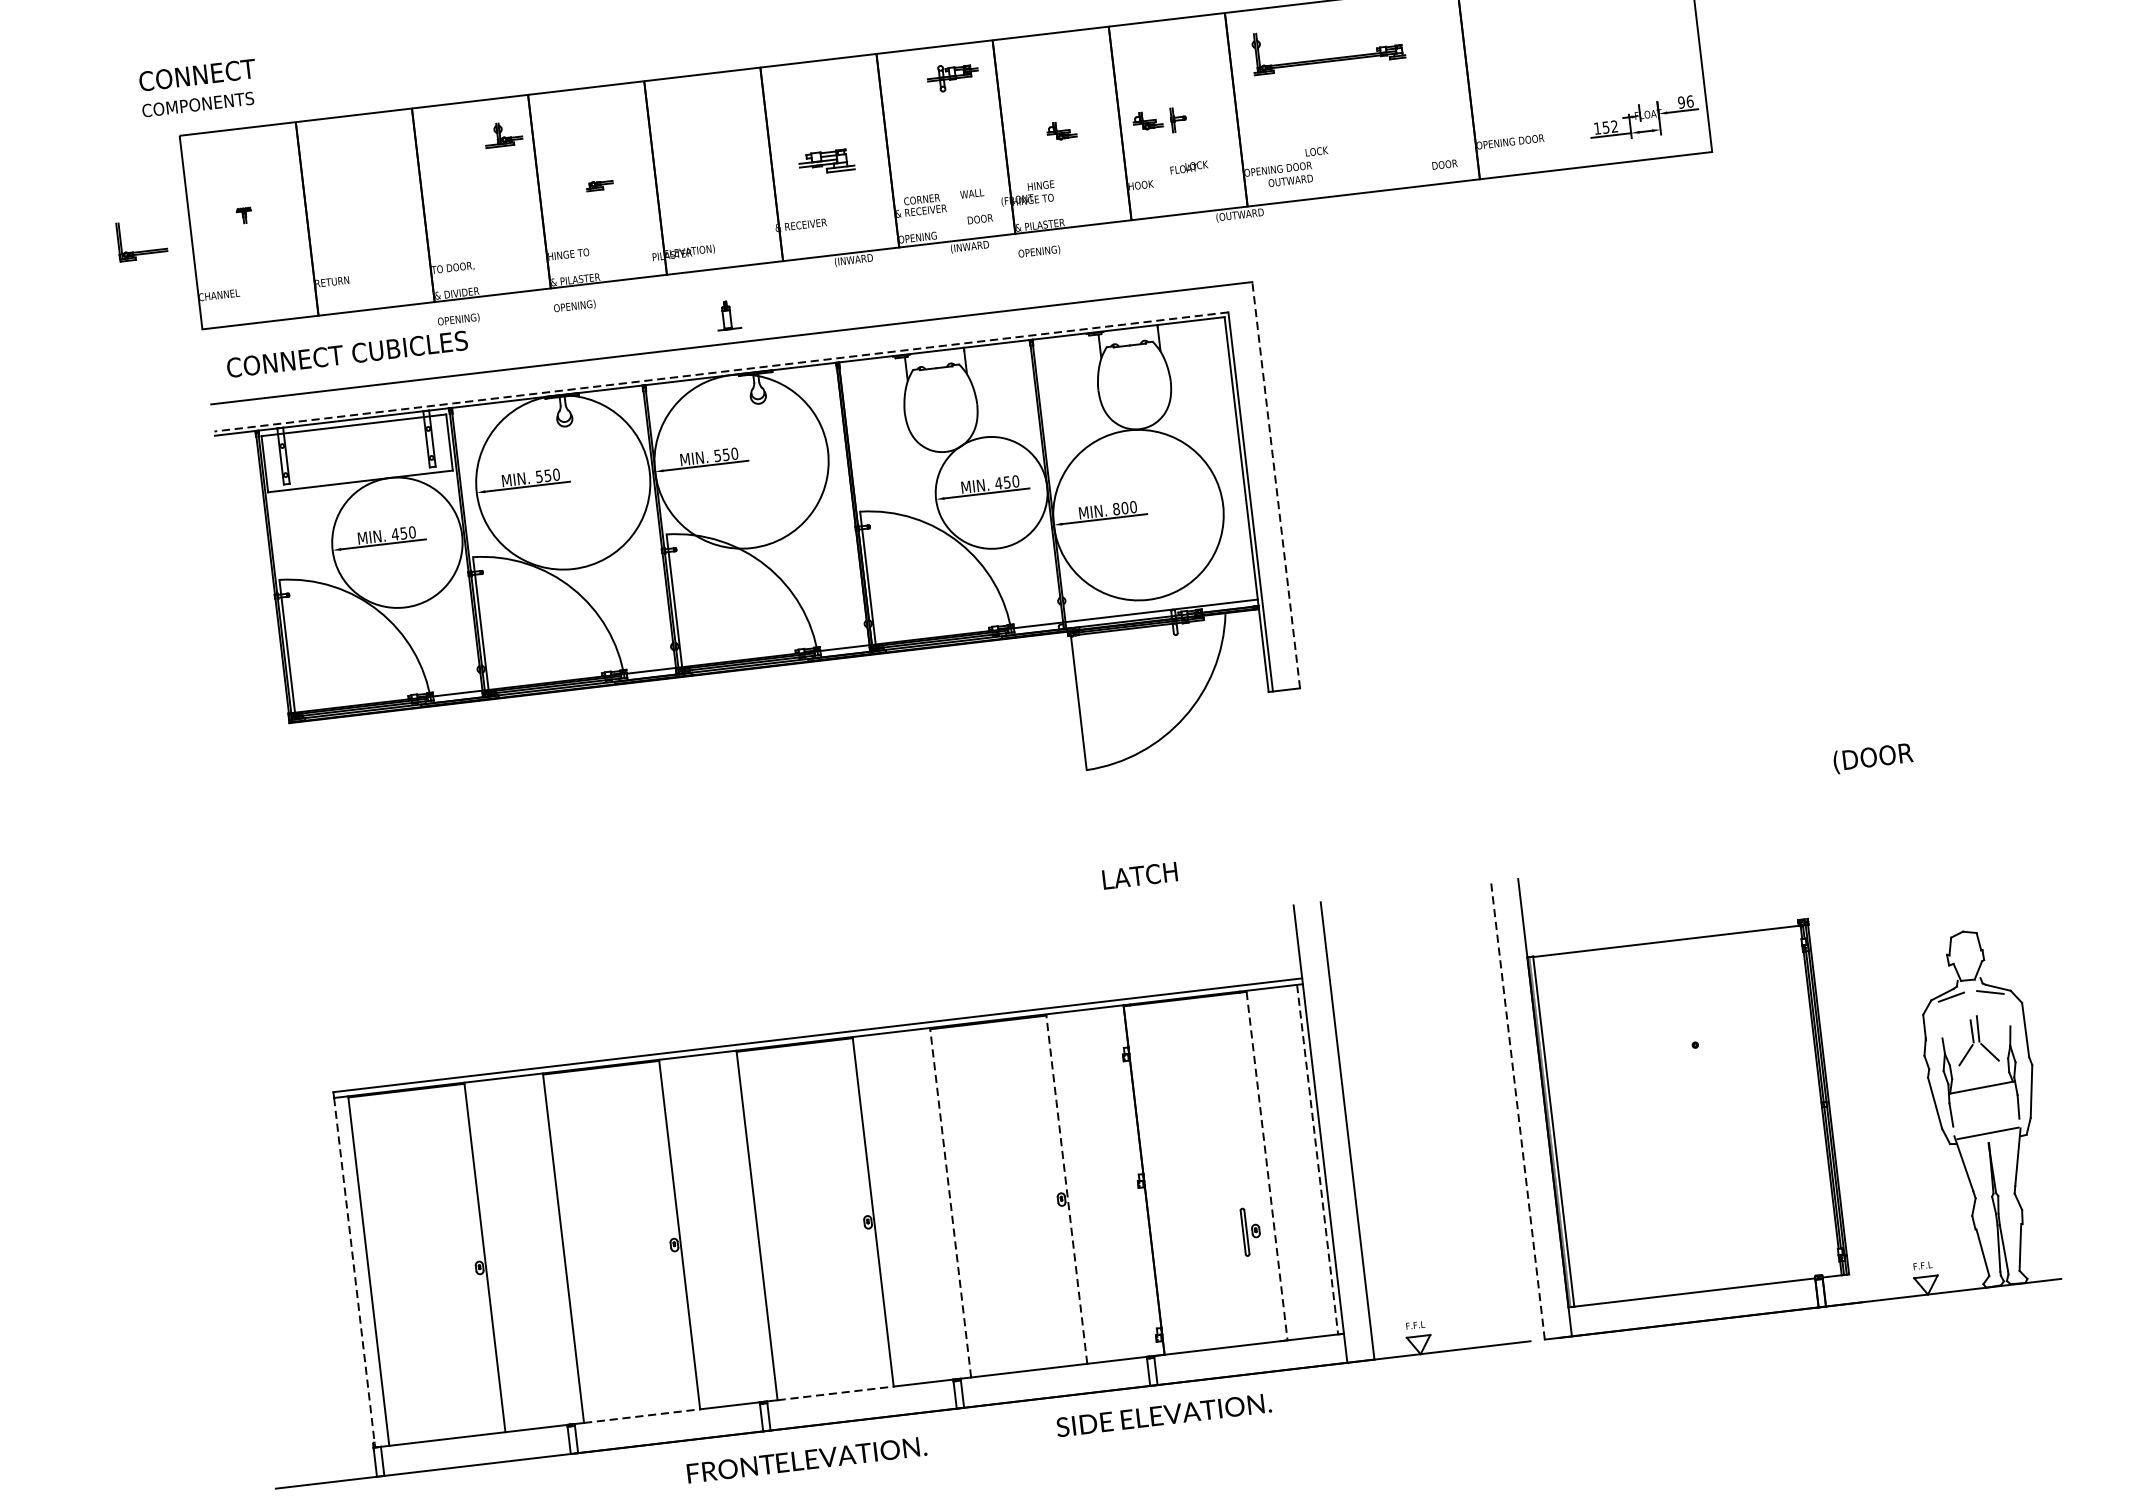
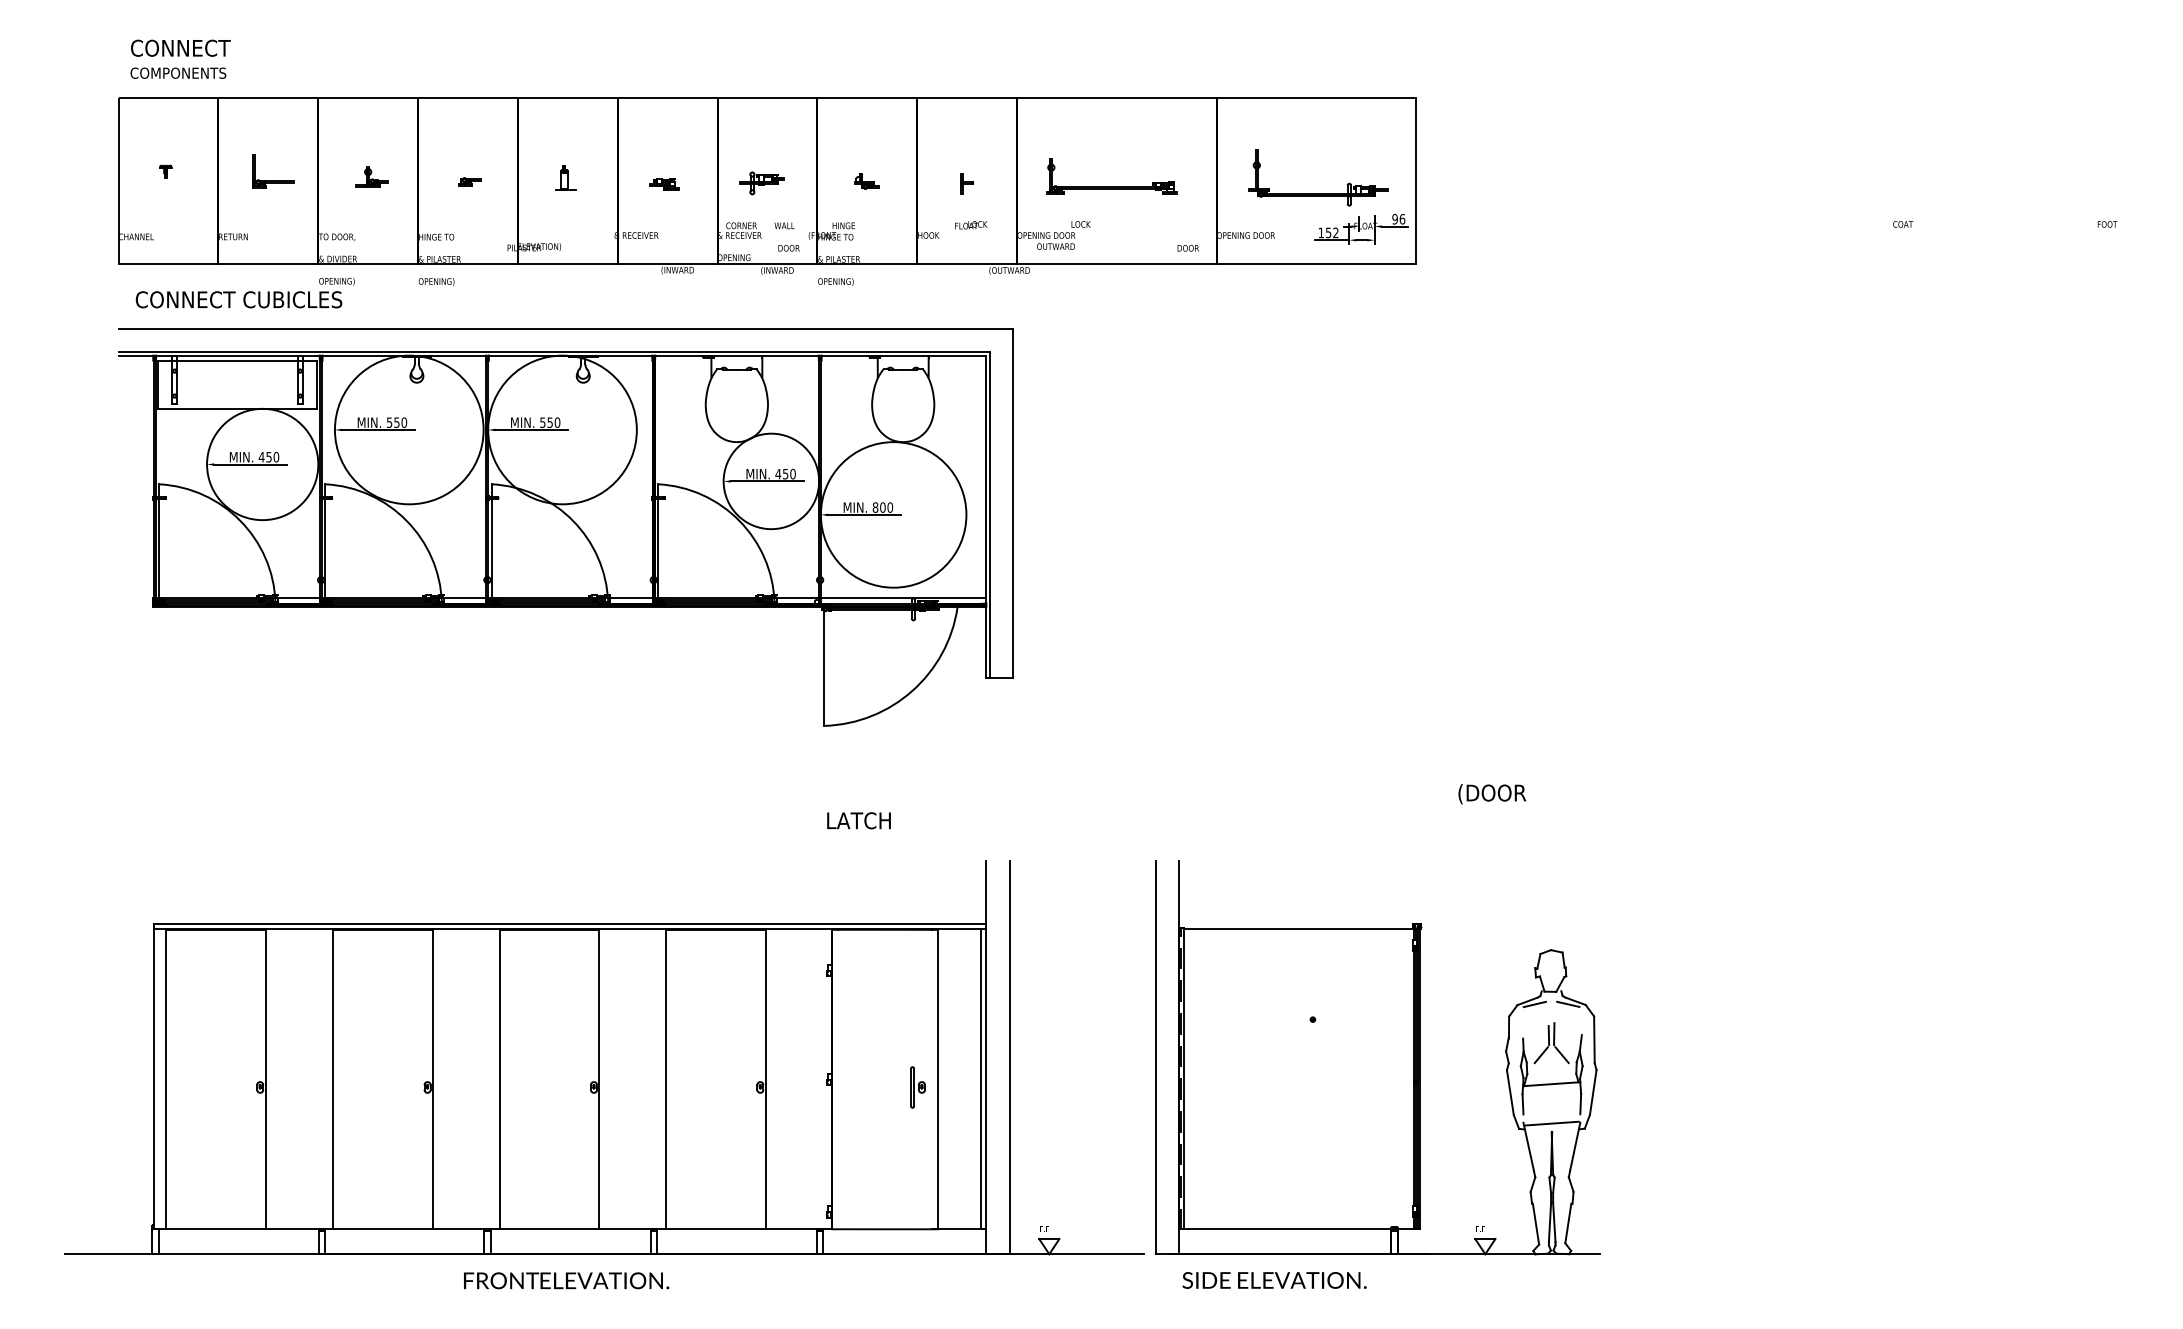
part: (1328, 58) -> (1111, 186), moved
part: (952, 77) -> (761, 183), moved
part: (1588, 83) -> (1318, 193), added
text: (198, 87) -> (180, 58), moved
part: (1147, 120) -> (940, 181), removed
part: (502, 134) -> (371, 176), moved
part: (826, 162) -> (664, 184), size x0.62
part: (143, 250) -> (273, 180), moved
part: (727, 315) -> (565, 177), moved
line: (721, 371) -> (554, 351), dashed -> solid
line: (1276, 485) -> (1013, 503), dashed -> solid
line: (1518, 1110) -> (1156, 1057), dashed -> solid
line: (1317, 1160) -> (981, 1079), dashed -> solid
line: (1266, 1166) -> (937, 1079), dashed -> solid
line: (1066, 1188) -> (765, 1078), dashed -> solid
line: (950, 1202) -> (665, 1078), dashed -> solid
part: (1250, 1231) -> (917, 1087), moved
line: (354, 1273) -> (153, 1079), dashed -> solid
line: (835, 1393) -> (549, 1229), dashed -> solid
text: (1163, 1415) -> (1274, 1280), moved
line: (642, 1416) -> (383, 1229), dashed -> solid
text: (806, 1459) -> (566, 1280), moved

